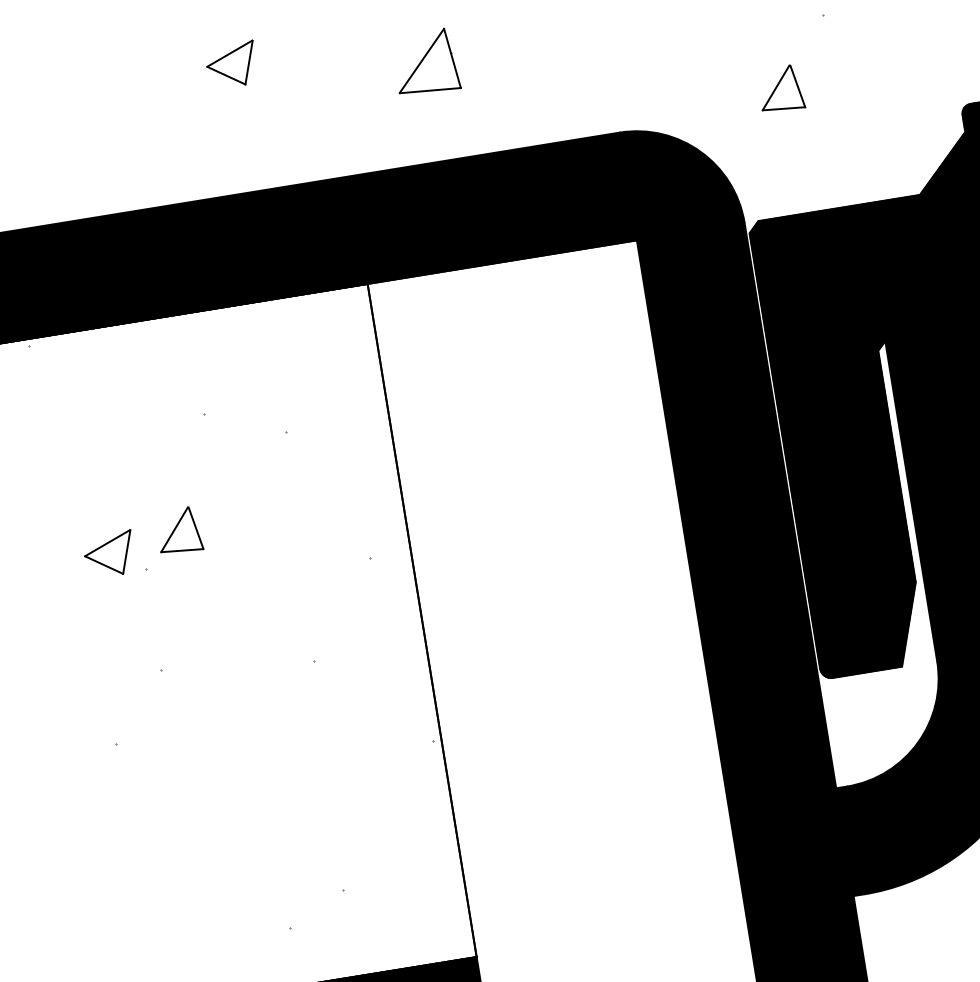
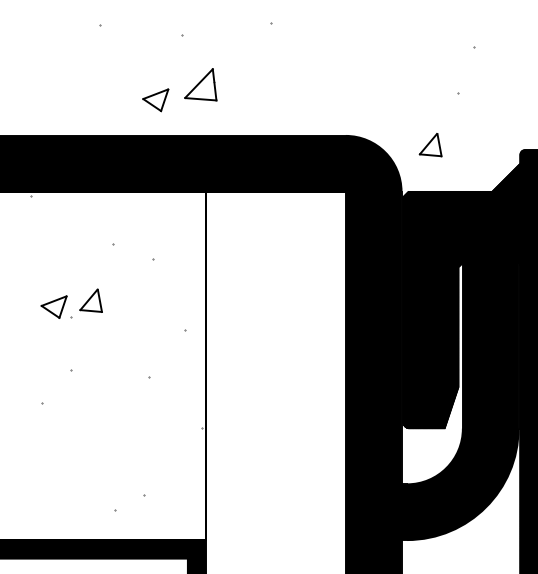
part: (425, 62) -> (200, 84), moved
part: (231, 65) -> (155, 100), moved
part: (780, 89) -> (430, 145), moved

